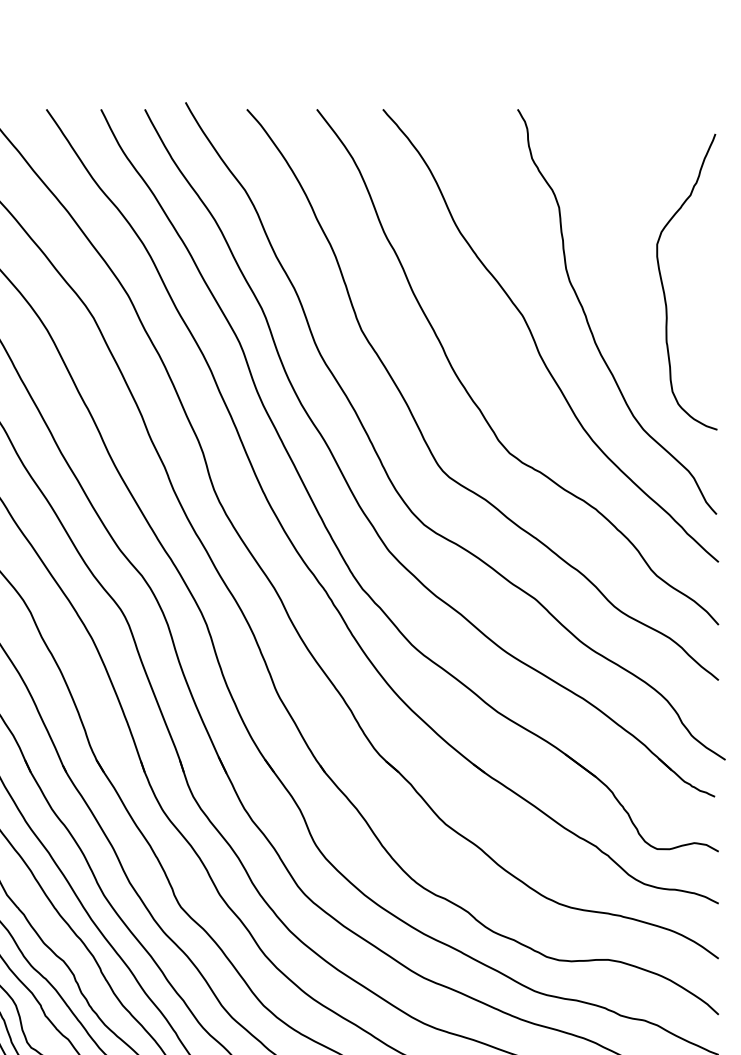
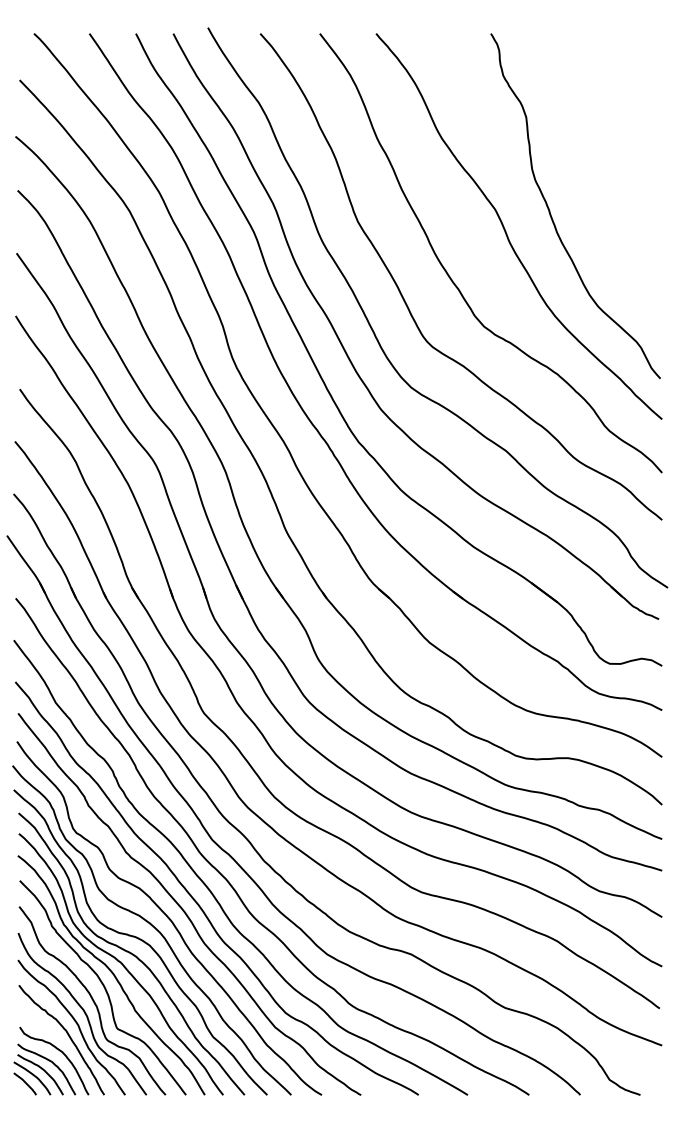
curve: (663, 285) -> (615, 183), removed

